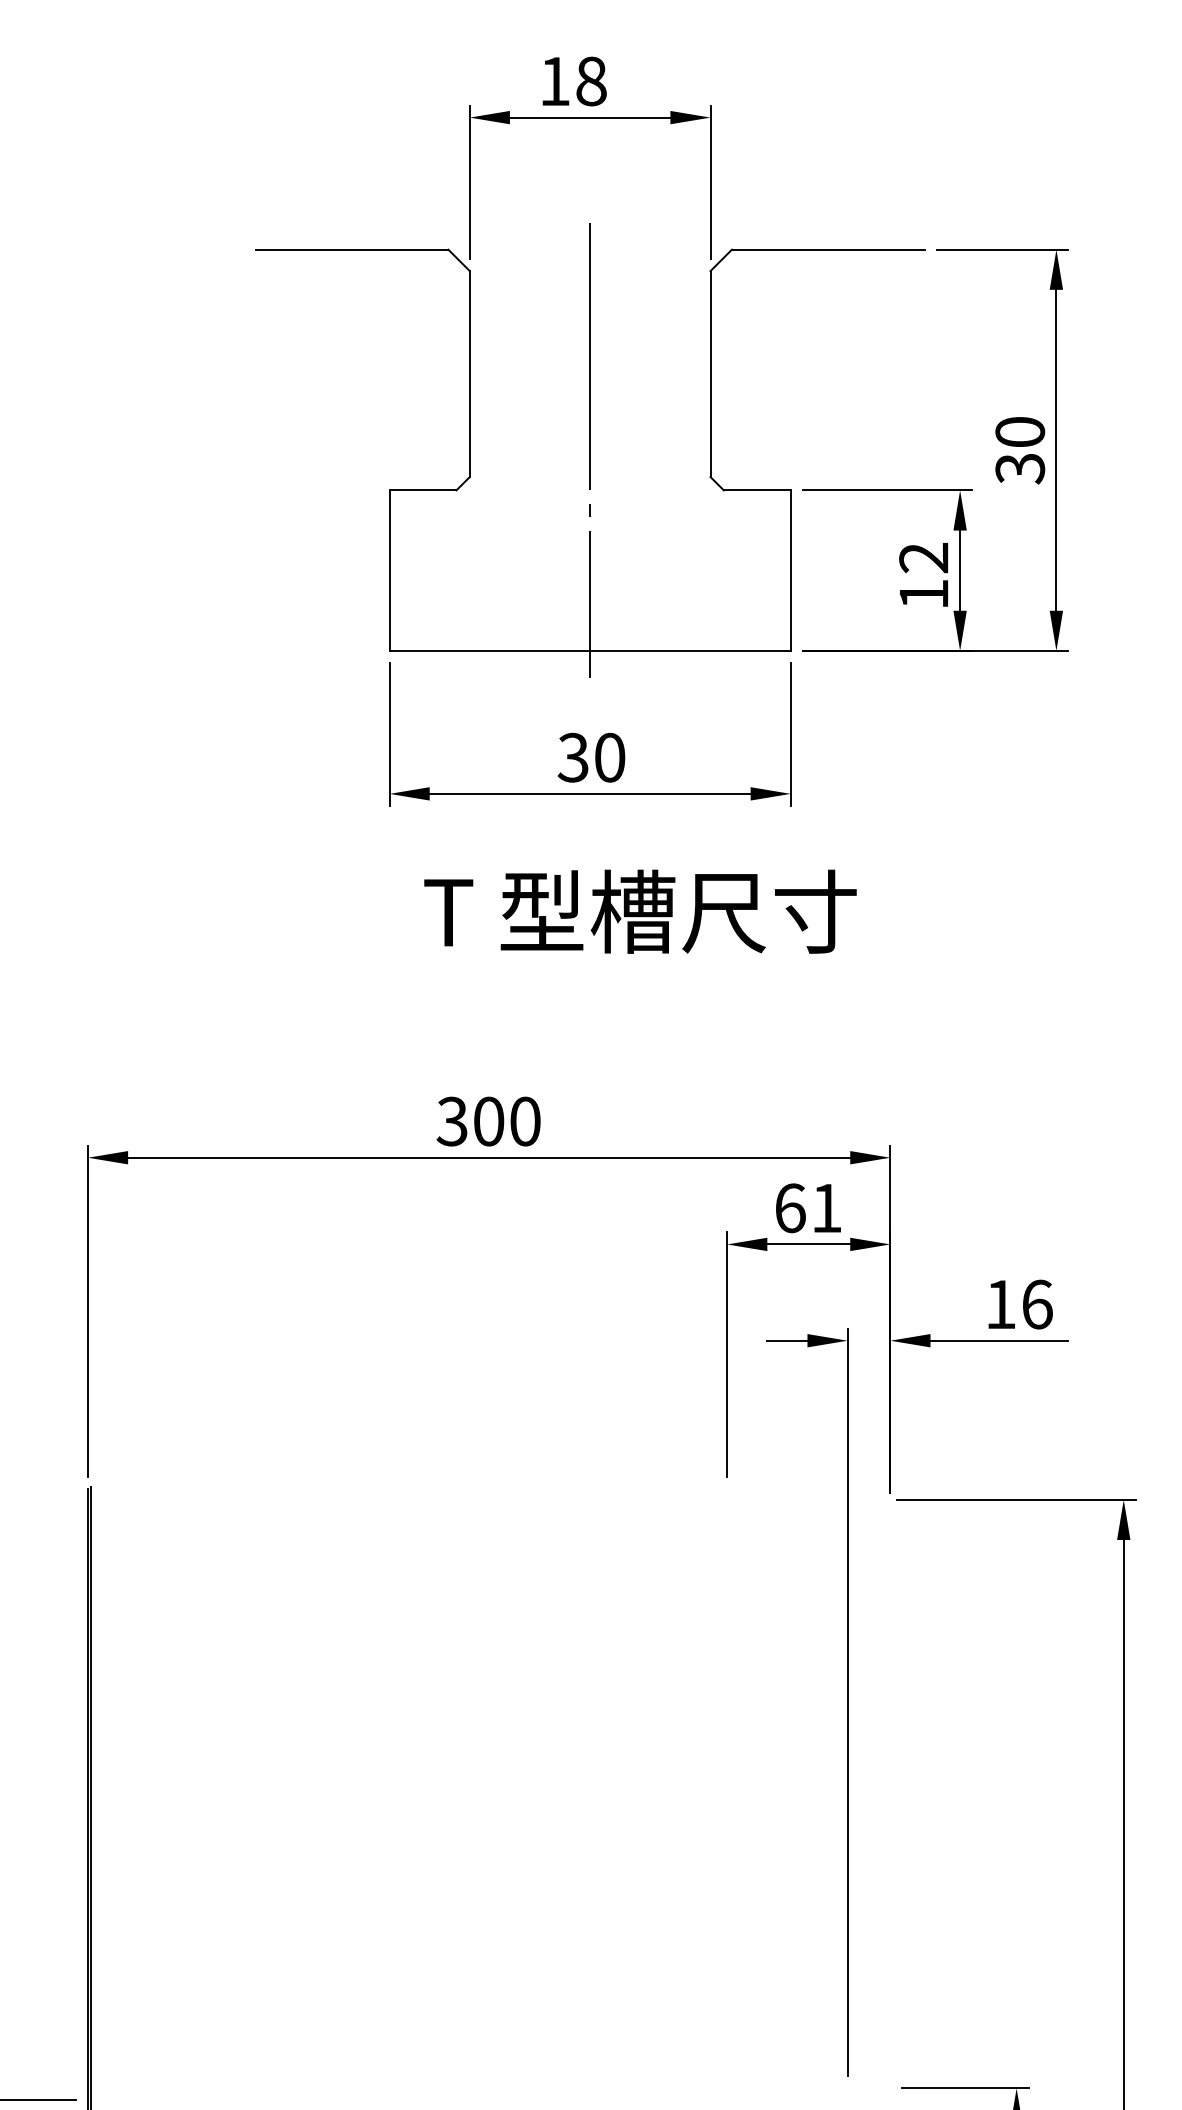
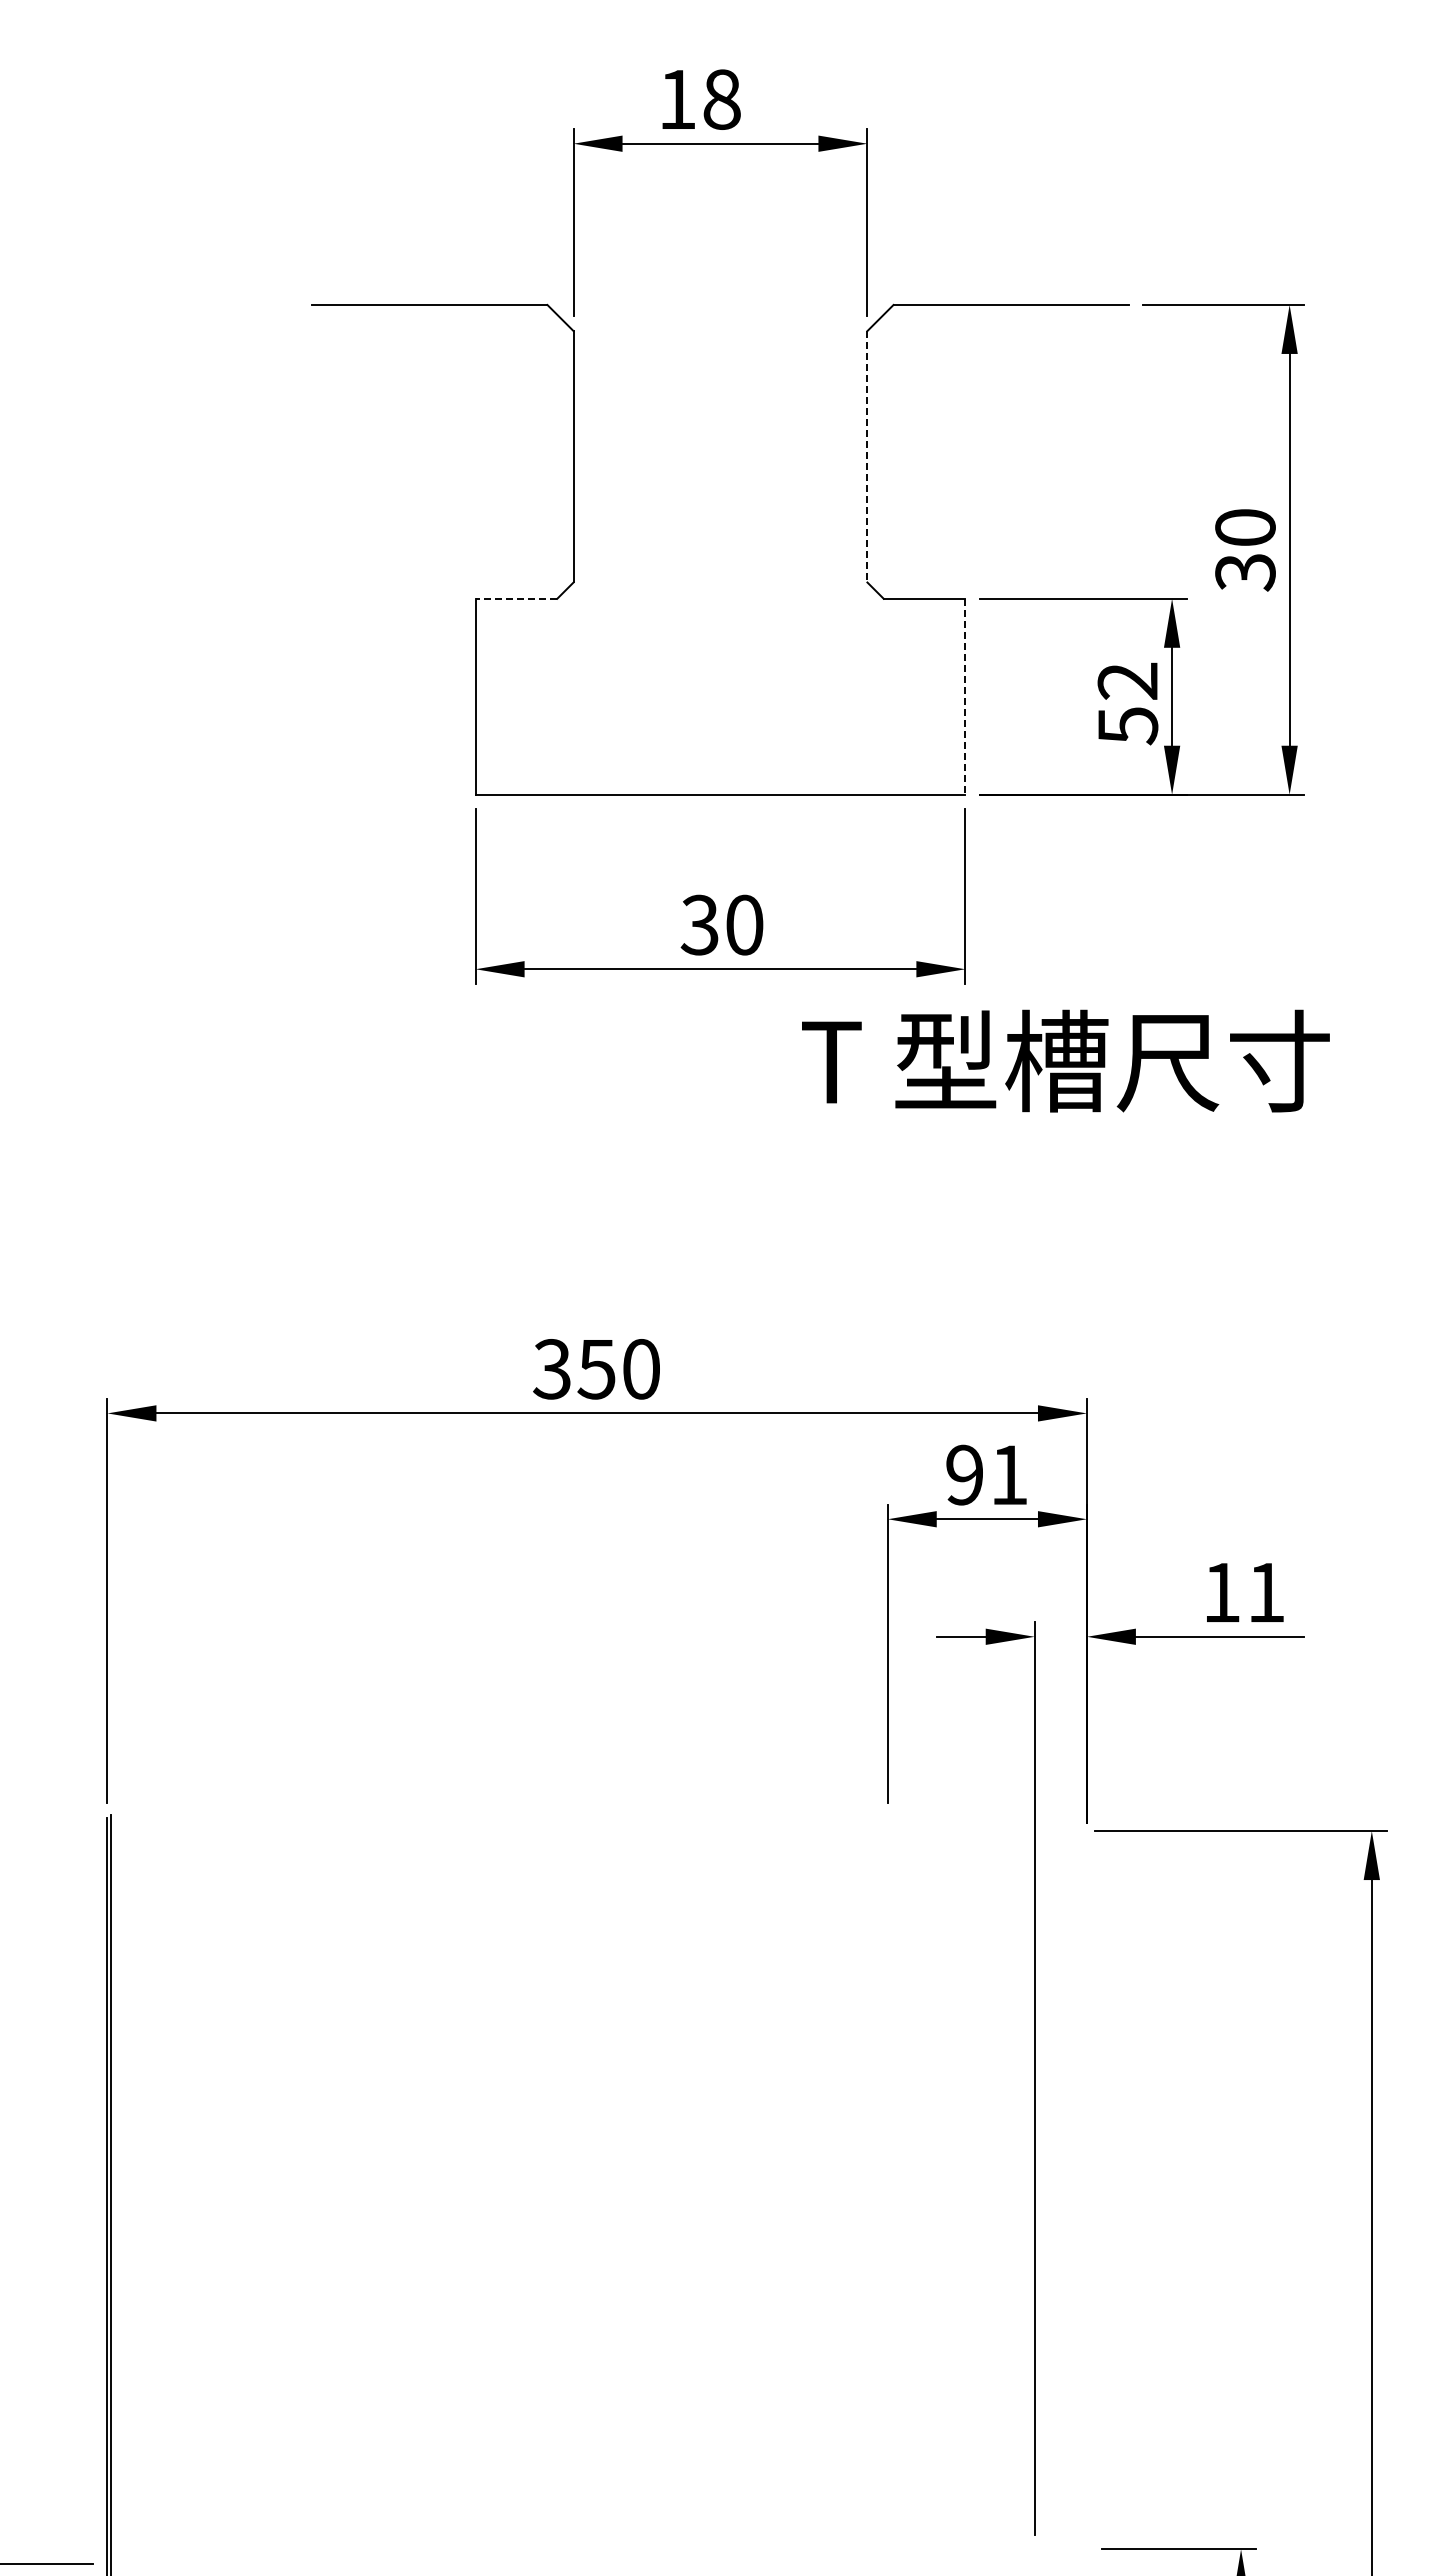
line: (710, 373) -> (867, 456), solid -> dashed
line: (590, 450) -> (720, 549), removed
line: (423, 490) -> (516, 598), solid -> dashed
line: (790, 570) -> (965, 696), solid -> dashed
text: (924, 595) -> (1128, 726), 12 -> 52
text: (640, 911) -> (1065, 1060), moved
text: (488, 1121) -> (596, 1369), 300 -> 350
text: (790, 1207) -> (964, 1474), 61 -> 91
text: (1037, 1304) -> (1266, 1592), 16 -> 11

